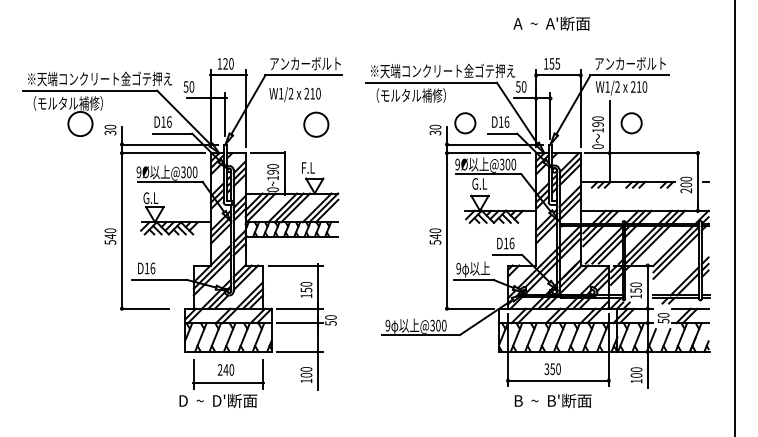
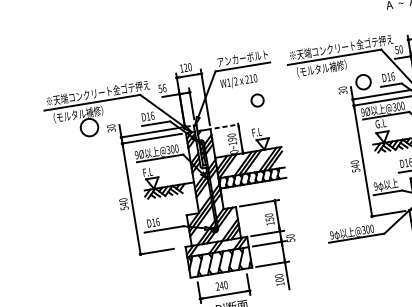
text: (191, 86) -> (164, 87), 50 -> 56
circle: (316, 124) -> (257, 100), size x0.7
line: (268, 153) -> (226, 126), solid -> dashed
text: (150, 198) -> (148, 172), G.L -> F.L

